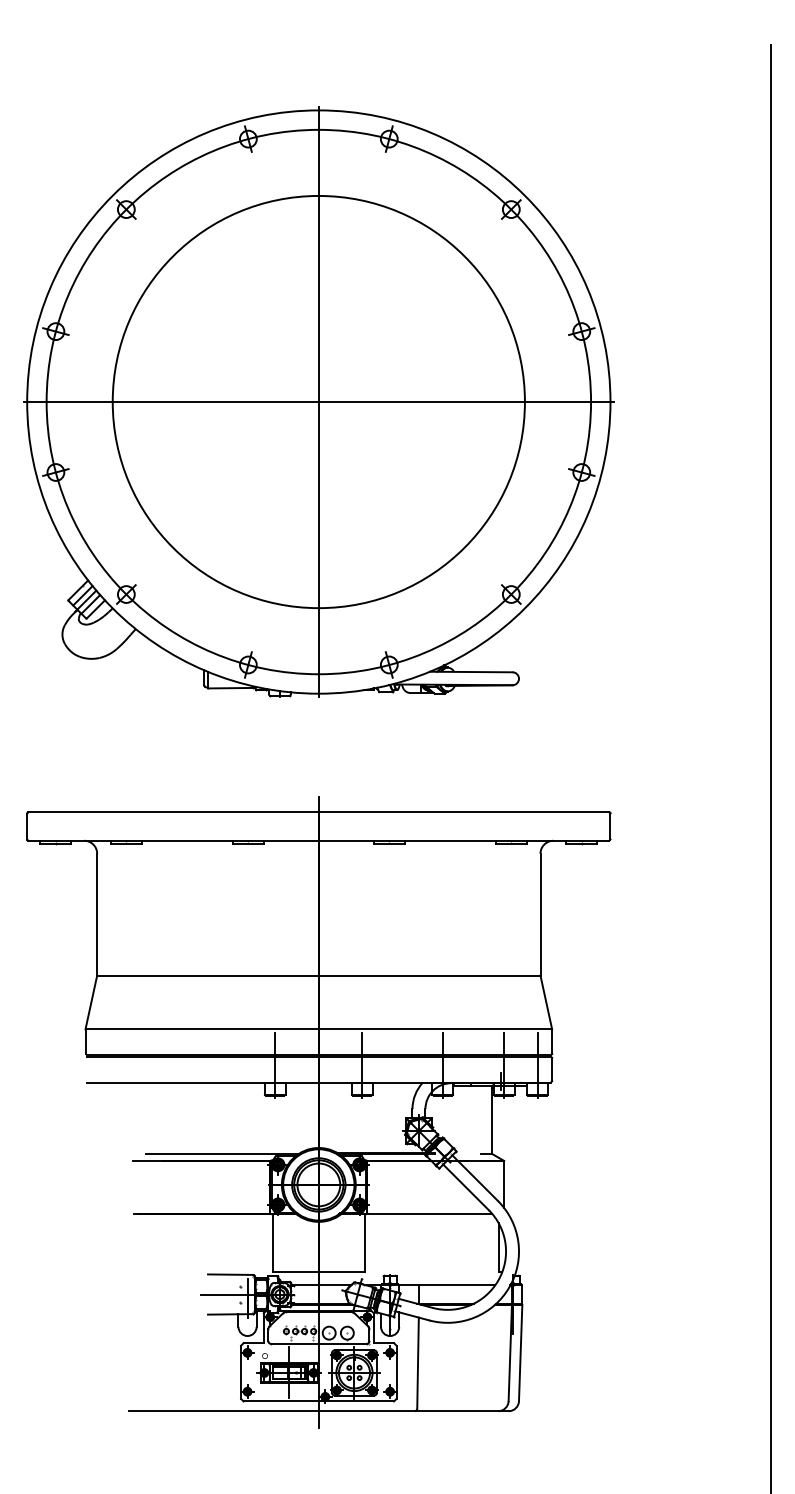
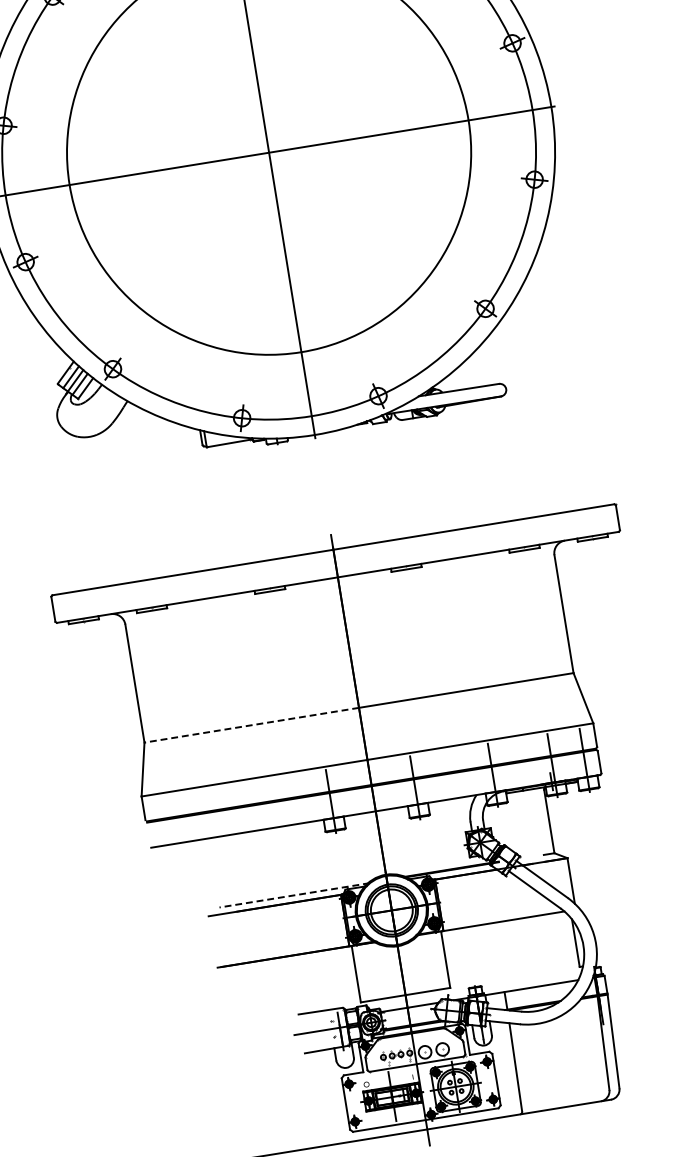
line: (208, 975) -> (252, 725), solid -> dashed
line: (223, 1153) -> (294, 894), solid -> dashed

